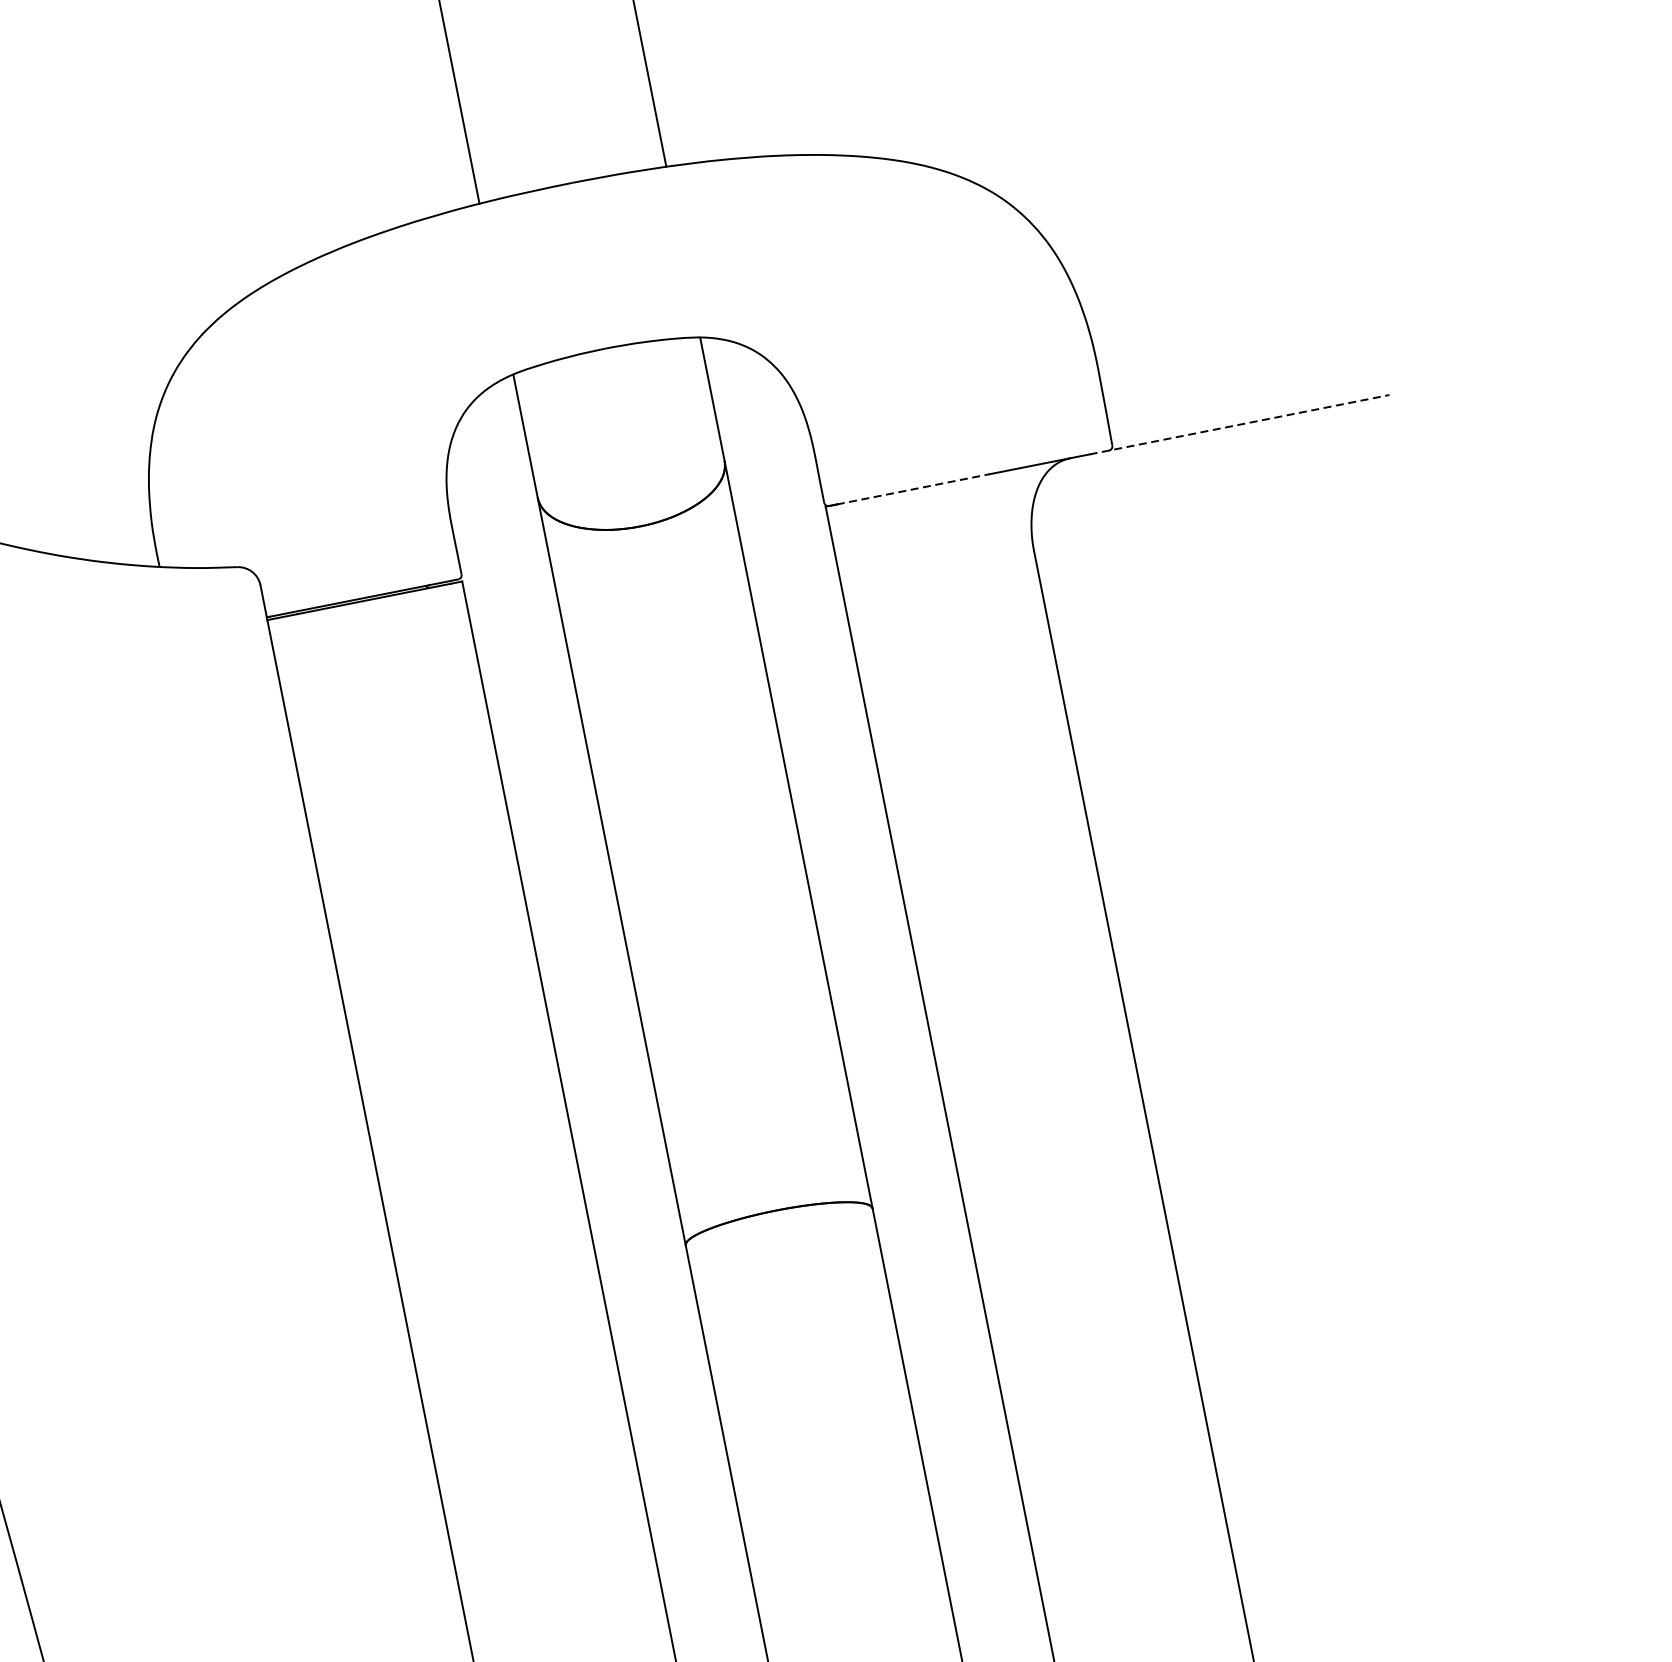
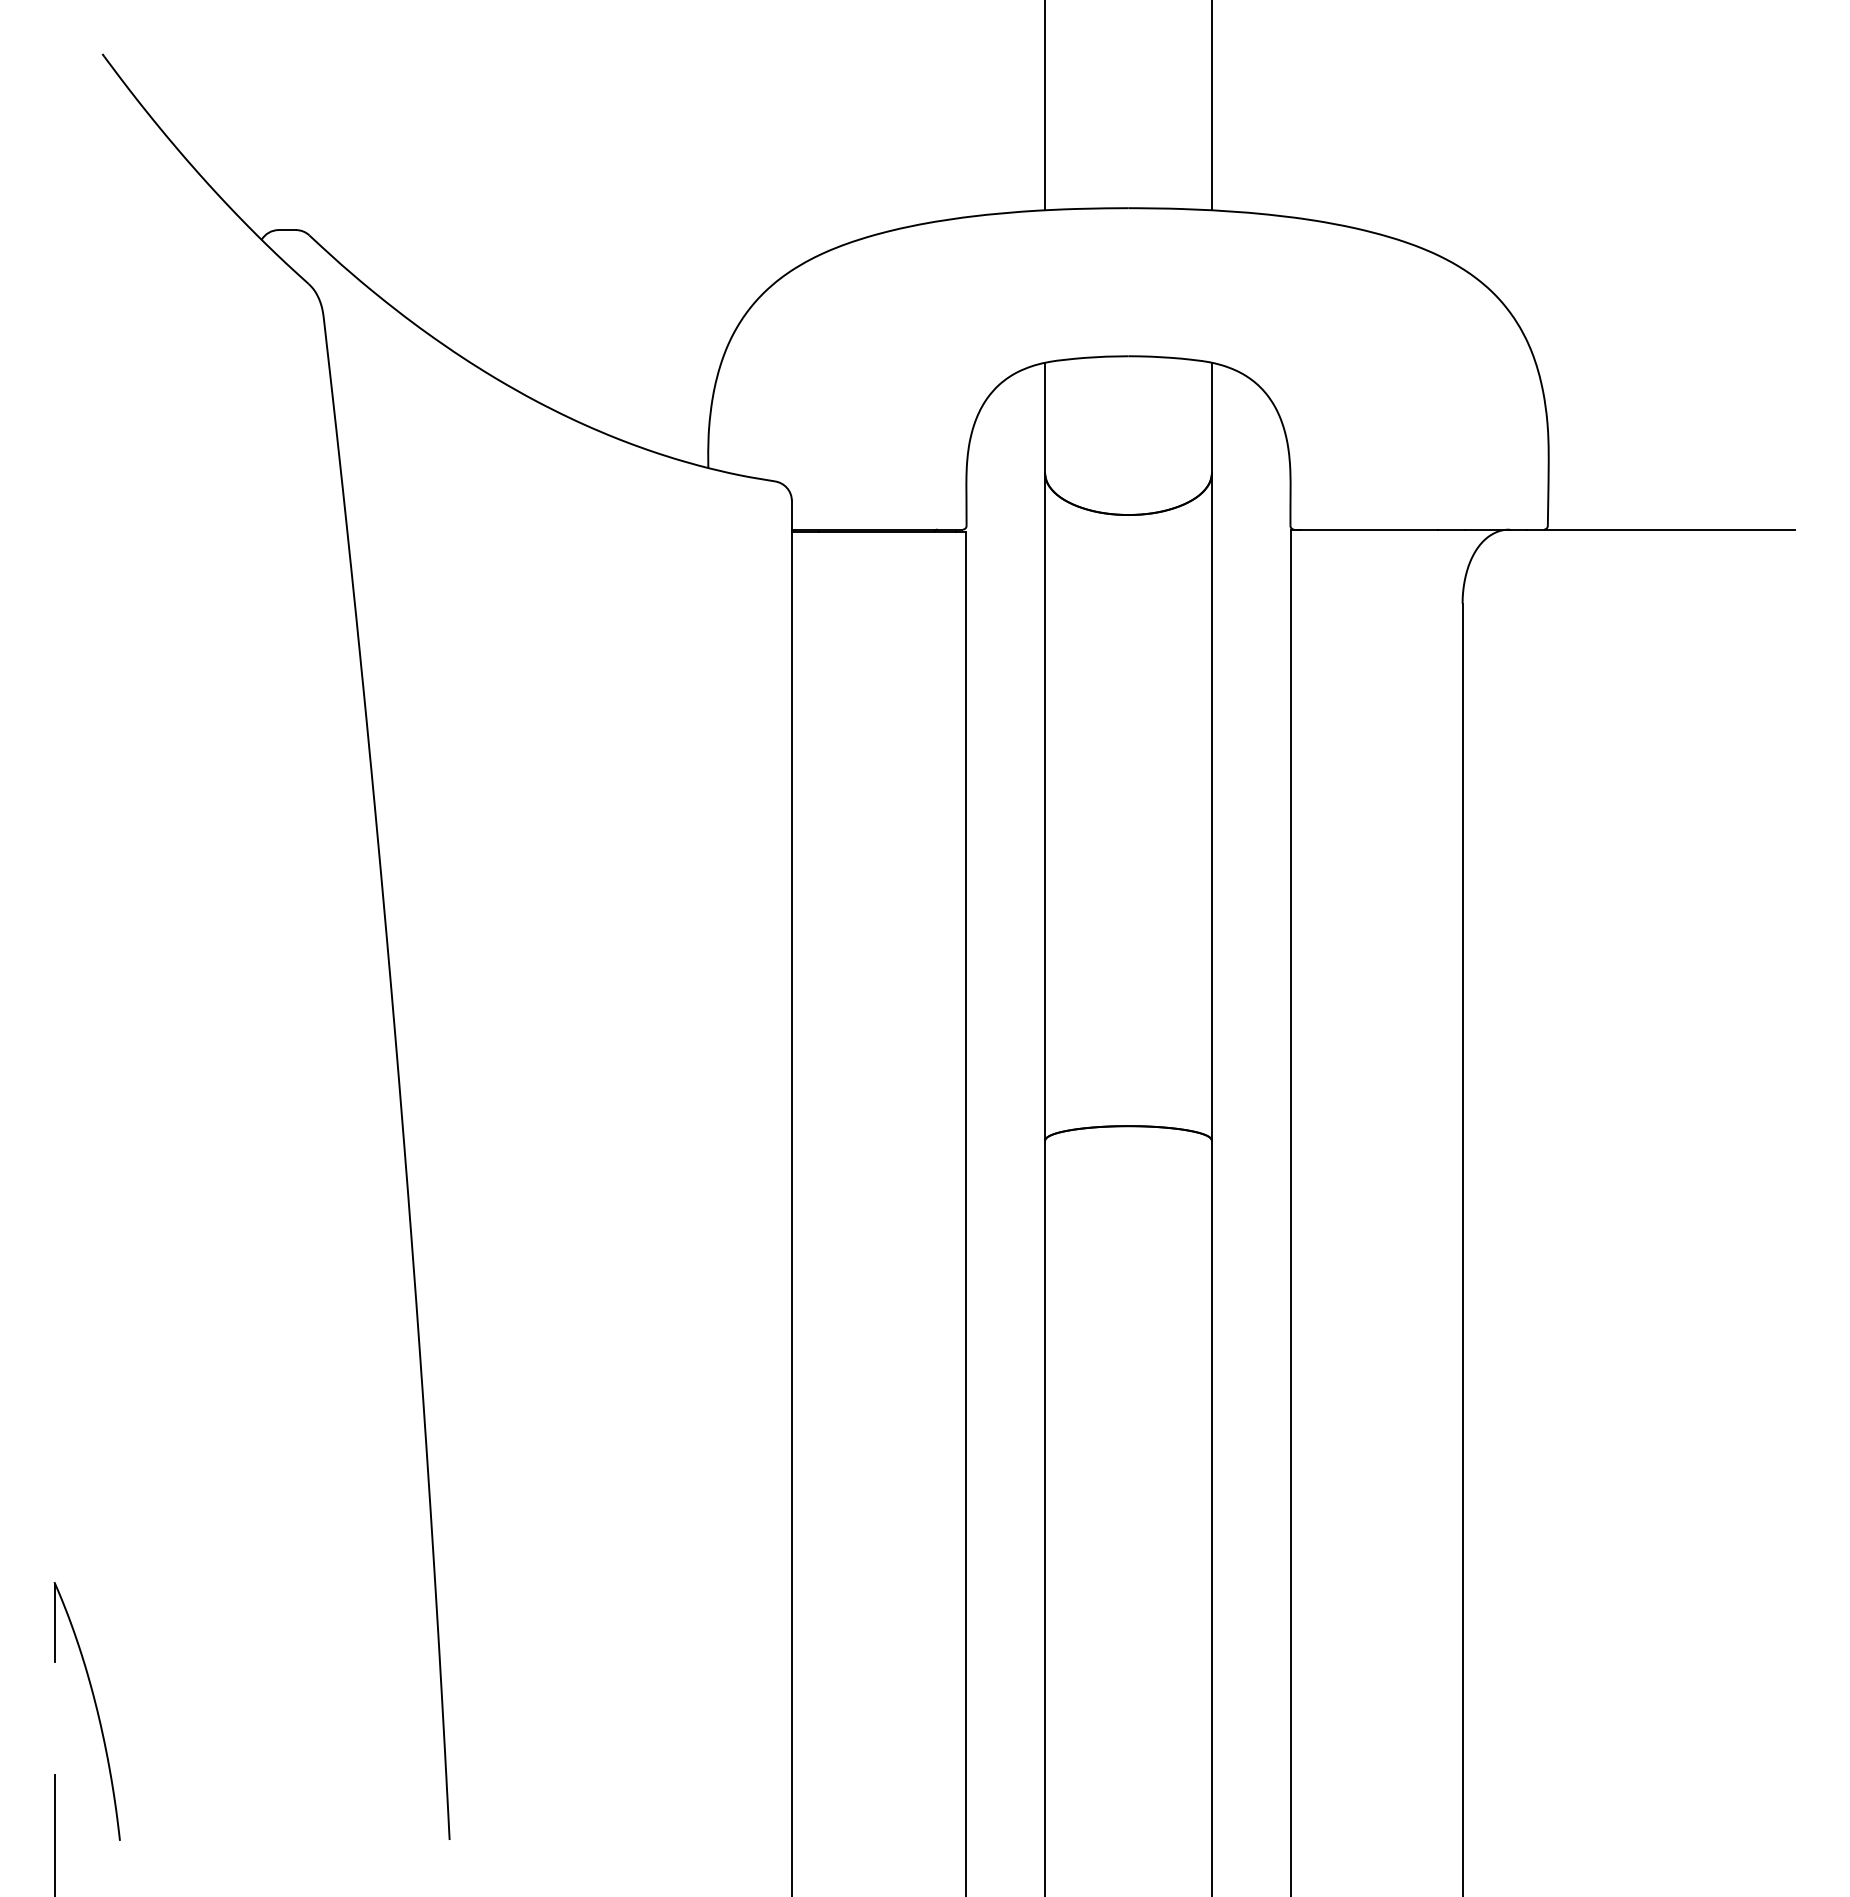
line: (1239, 424) -> (1660, 529), dashed -> solid
line: (913, 489) -> (1369, 529), dashed -> solid

